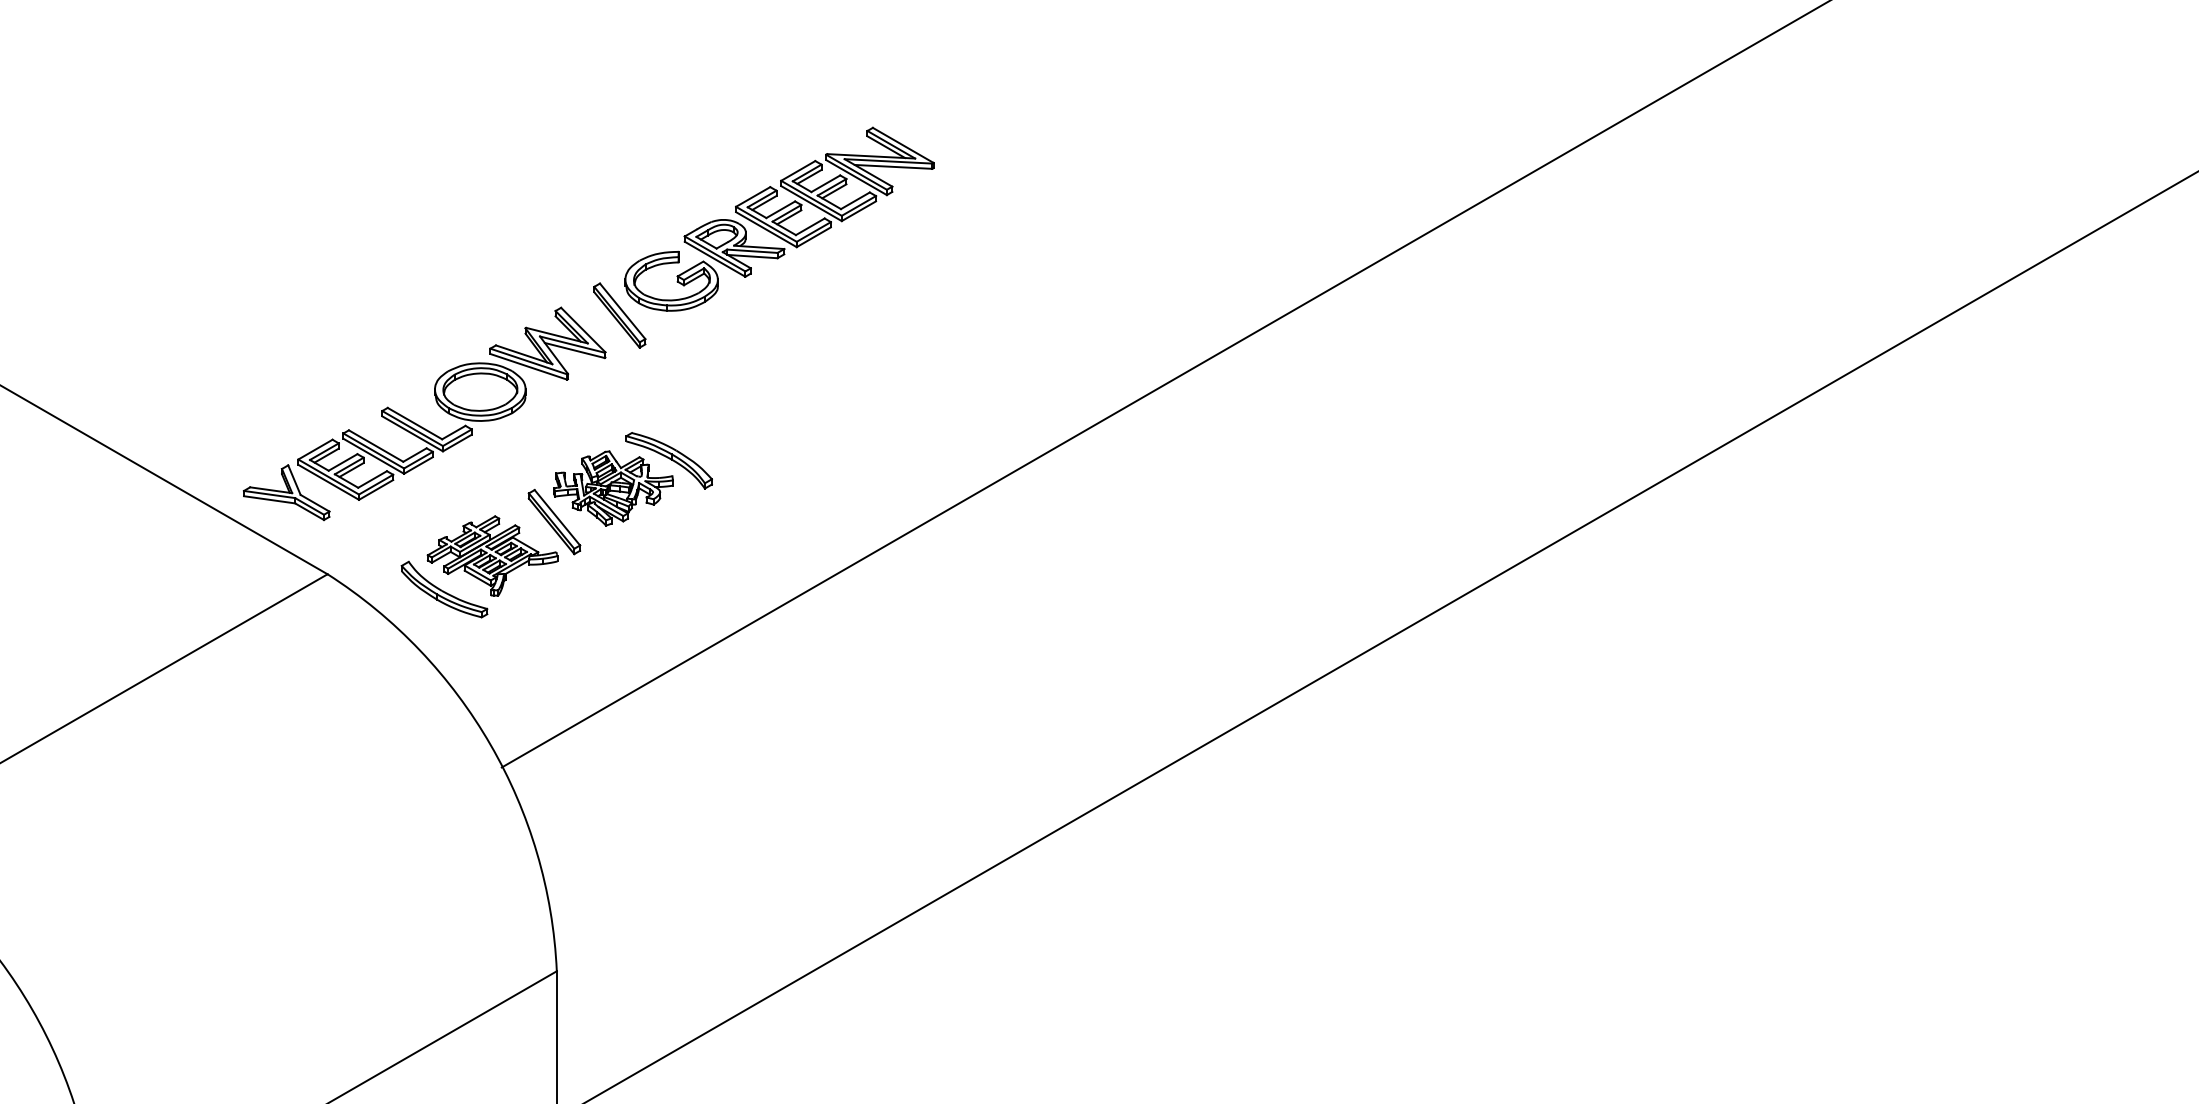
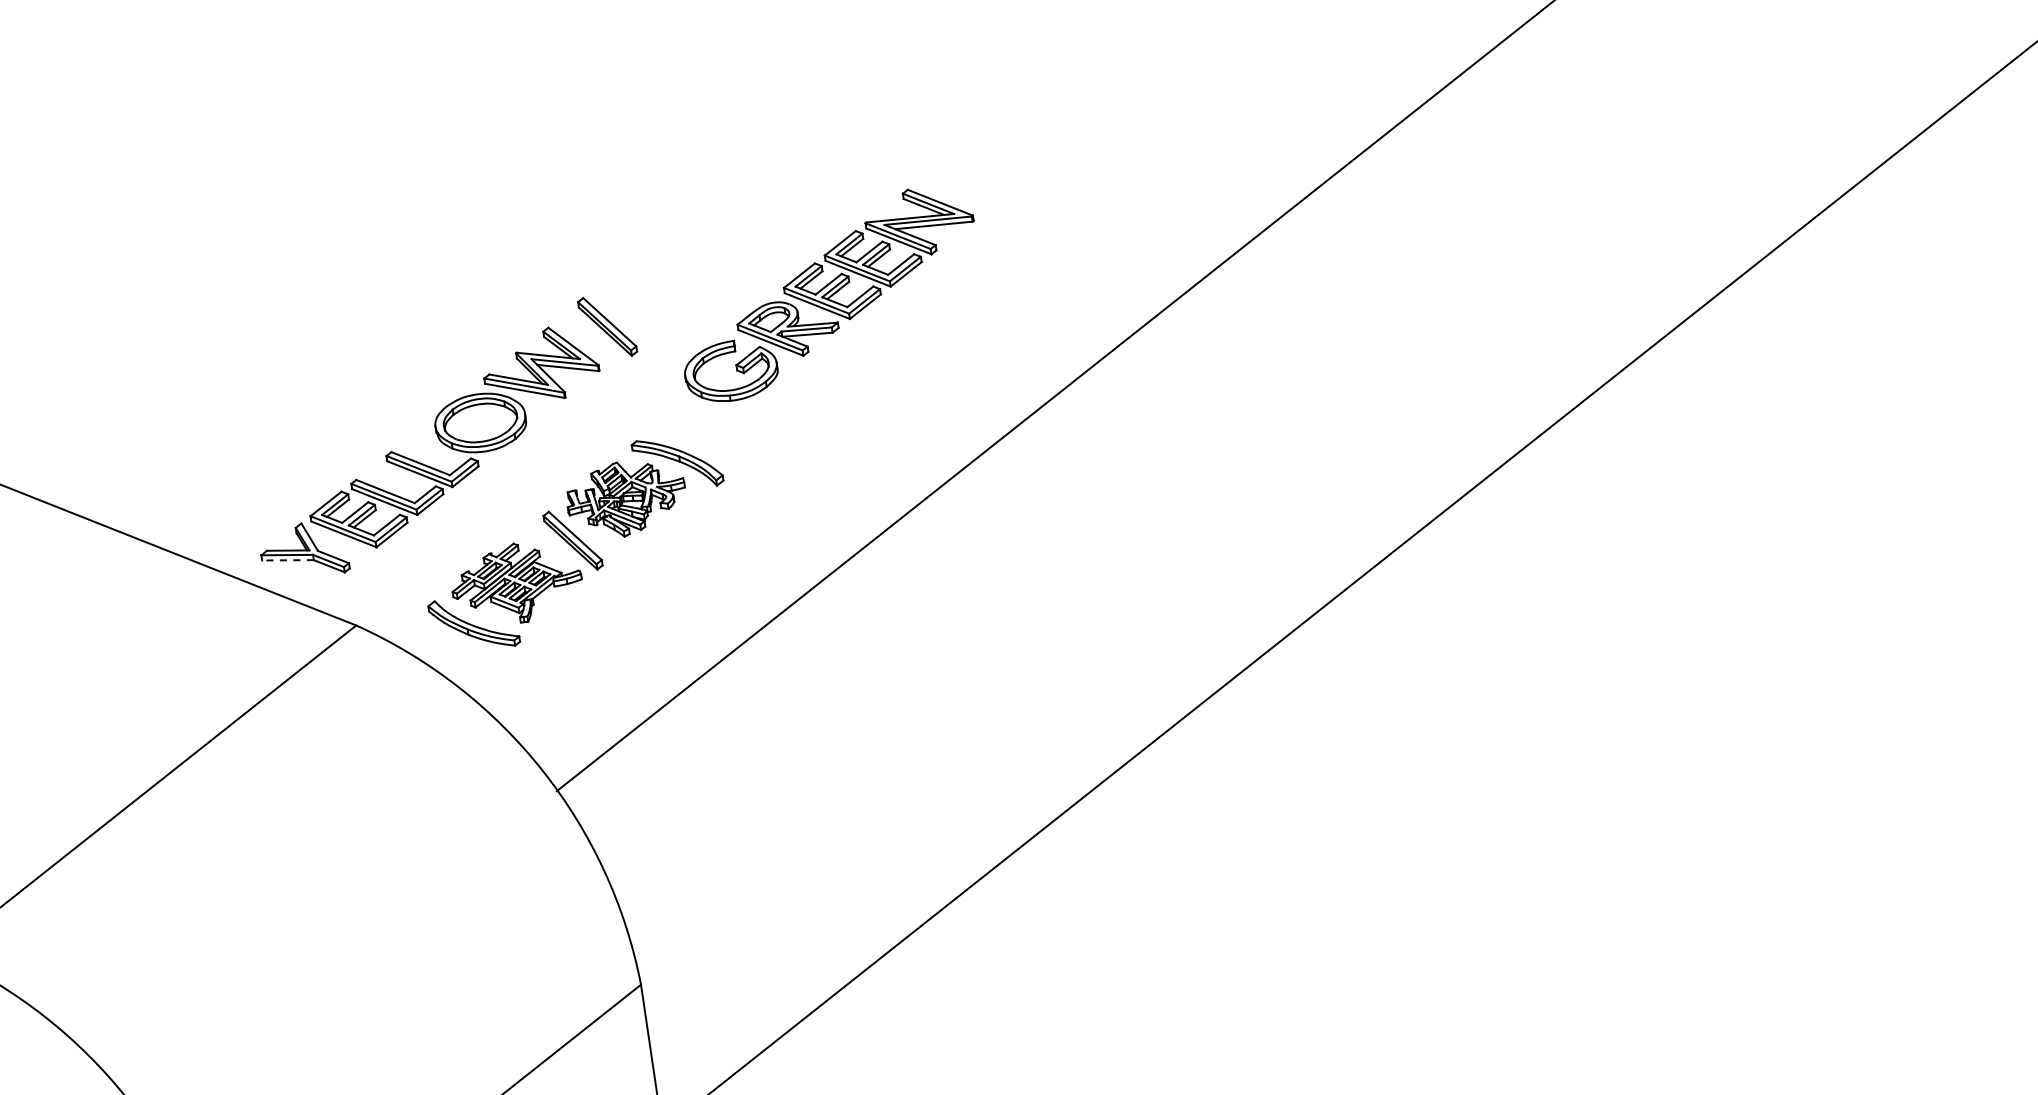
part: (779, 218) -> (828, 293), moved
line: (269, 499) -> (287, 560), solid -> dashed

